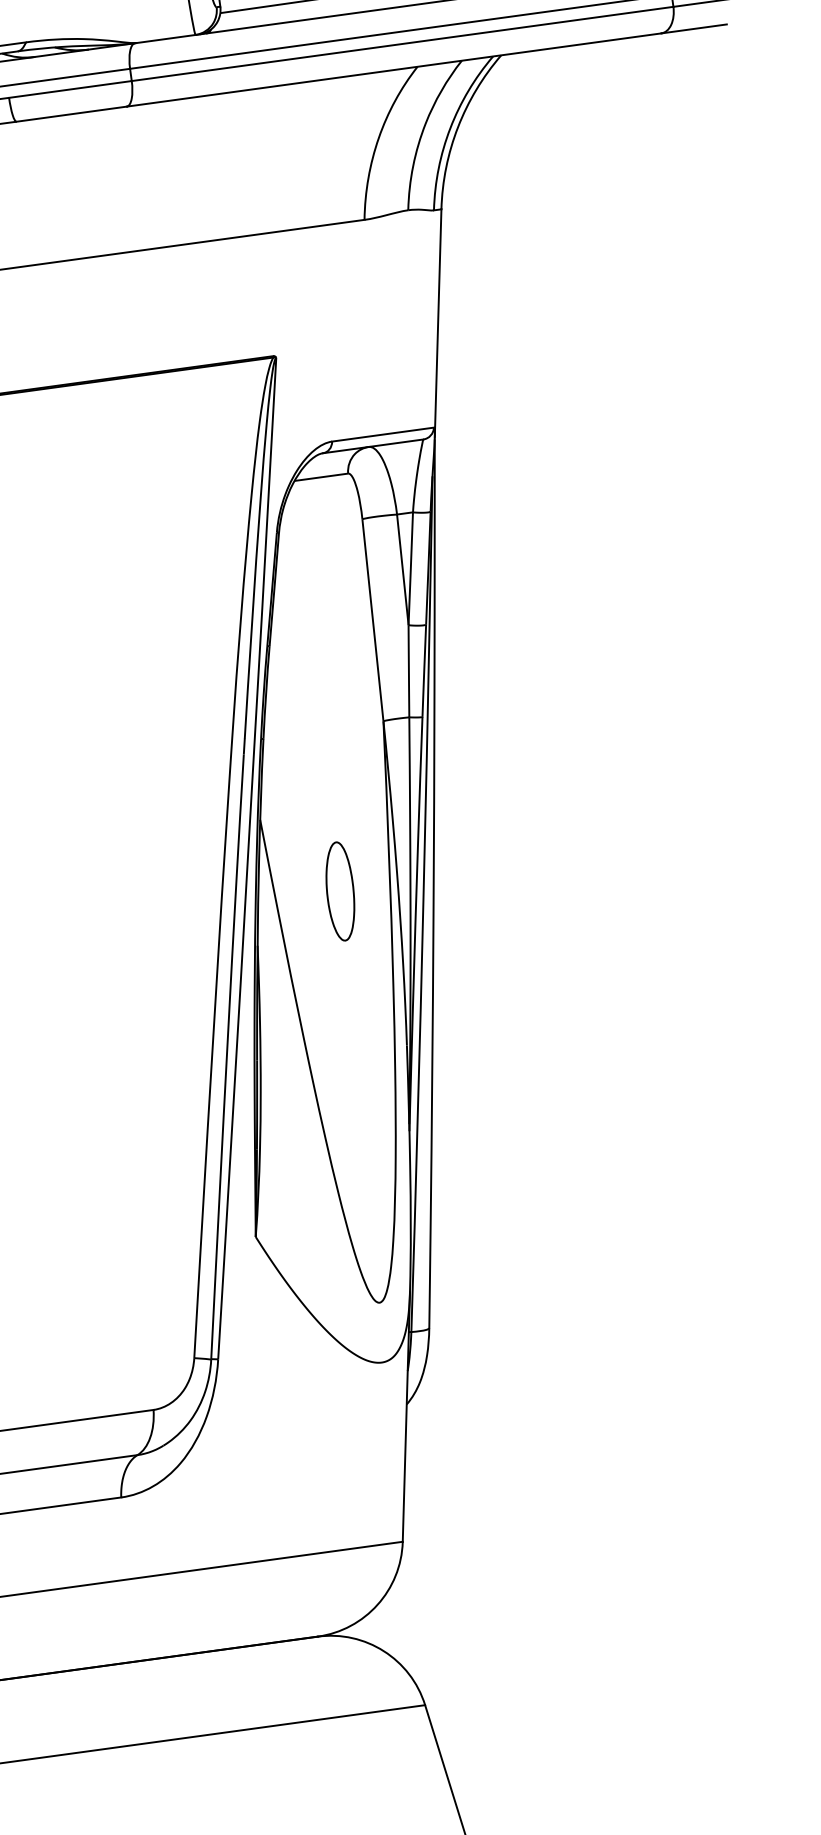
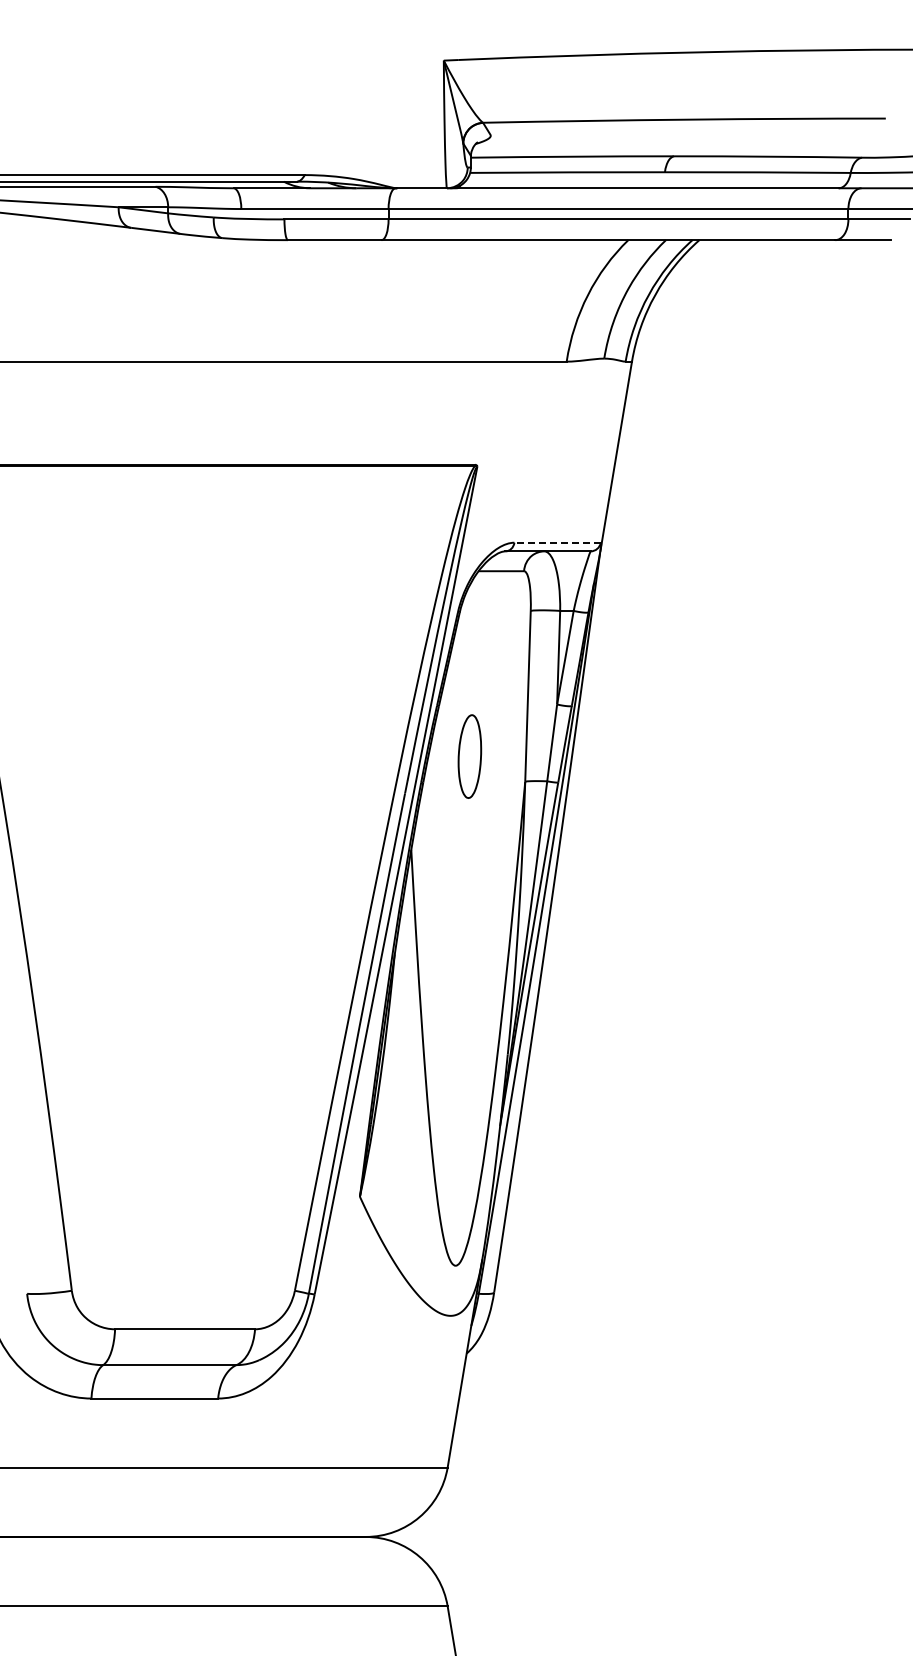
line: (382, 434) -> (557, 542), solid -> dashed
part: (339, 891) -> (469, 756), moved

